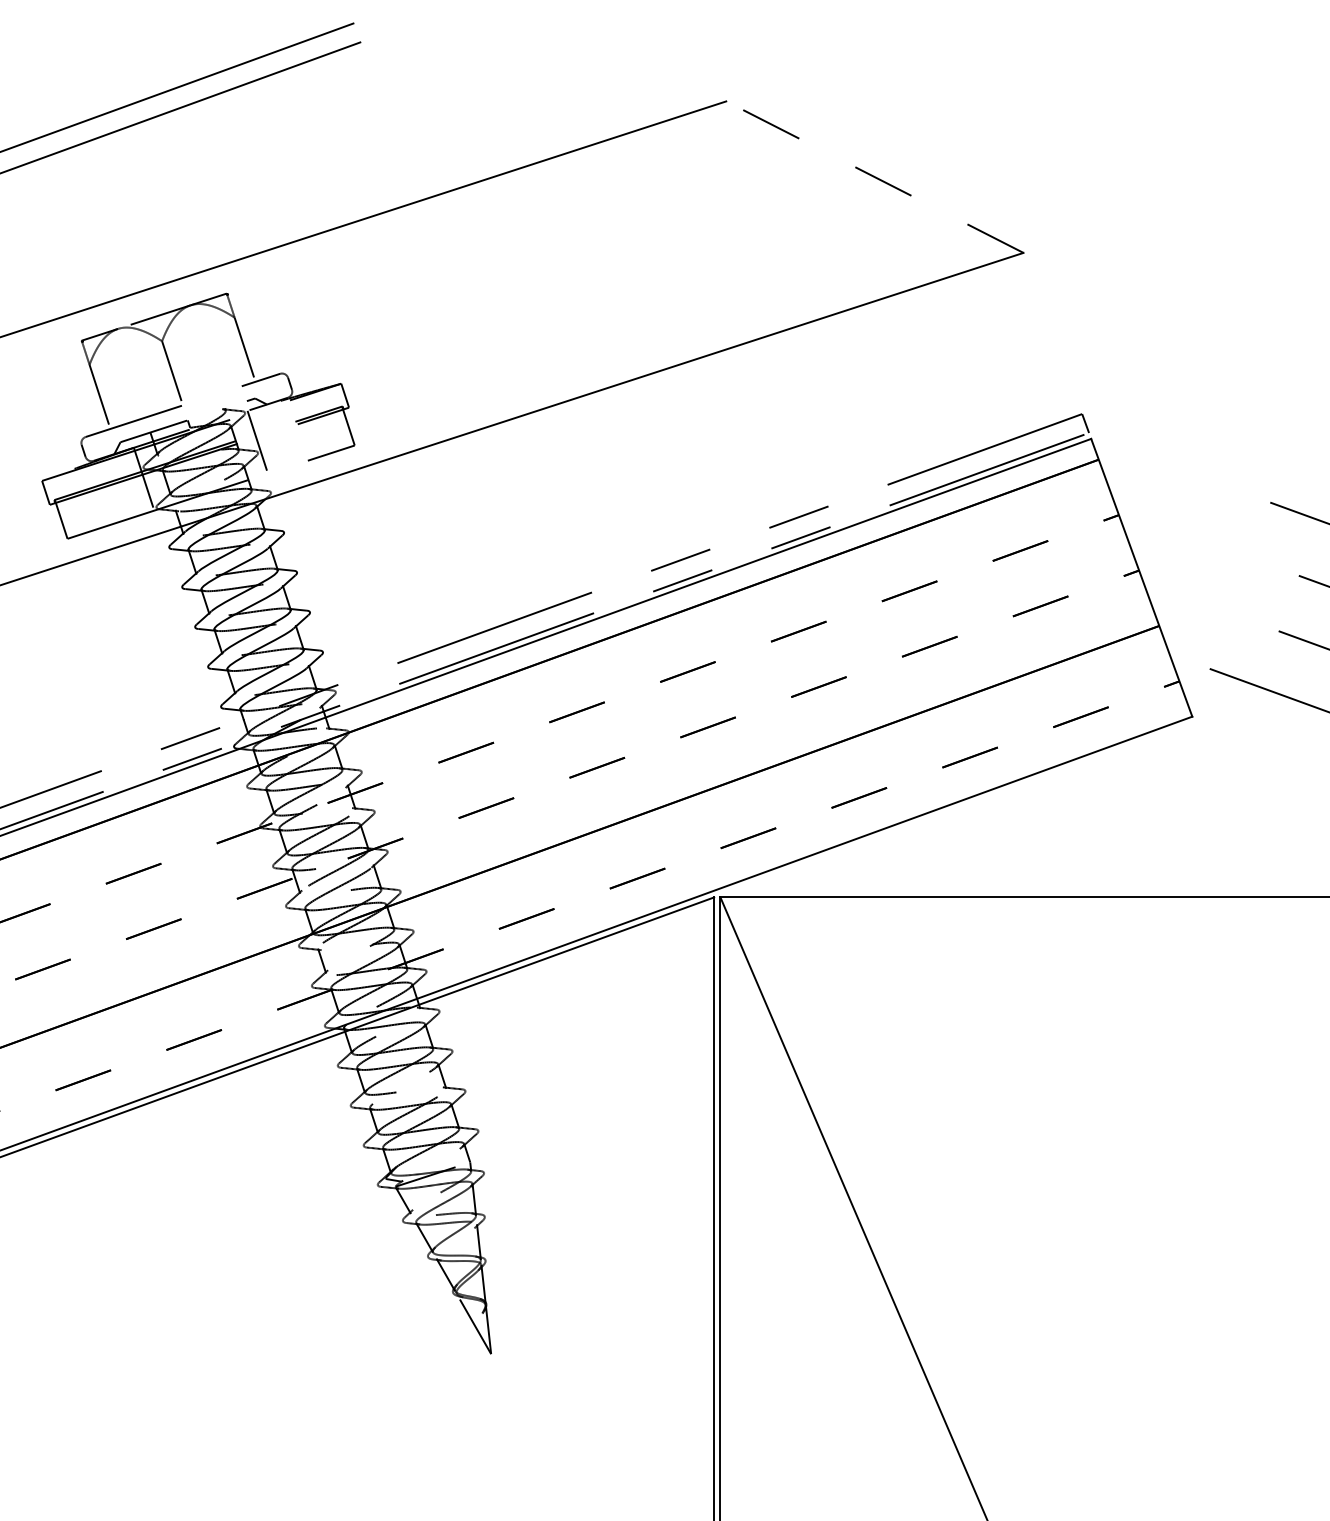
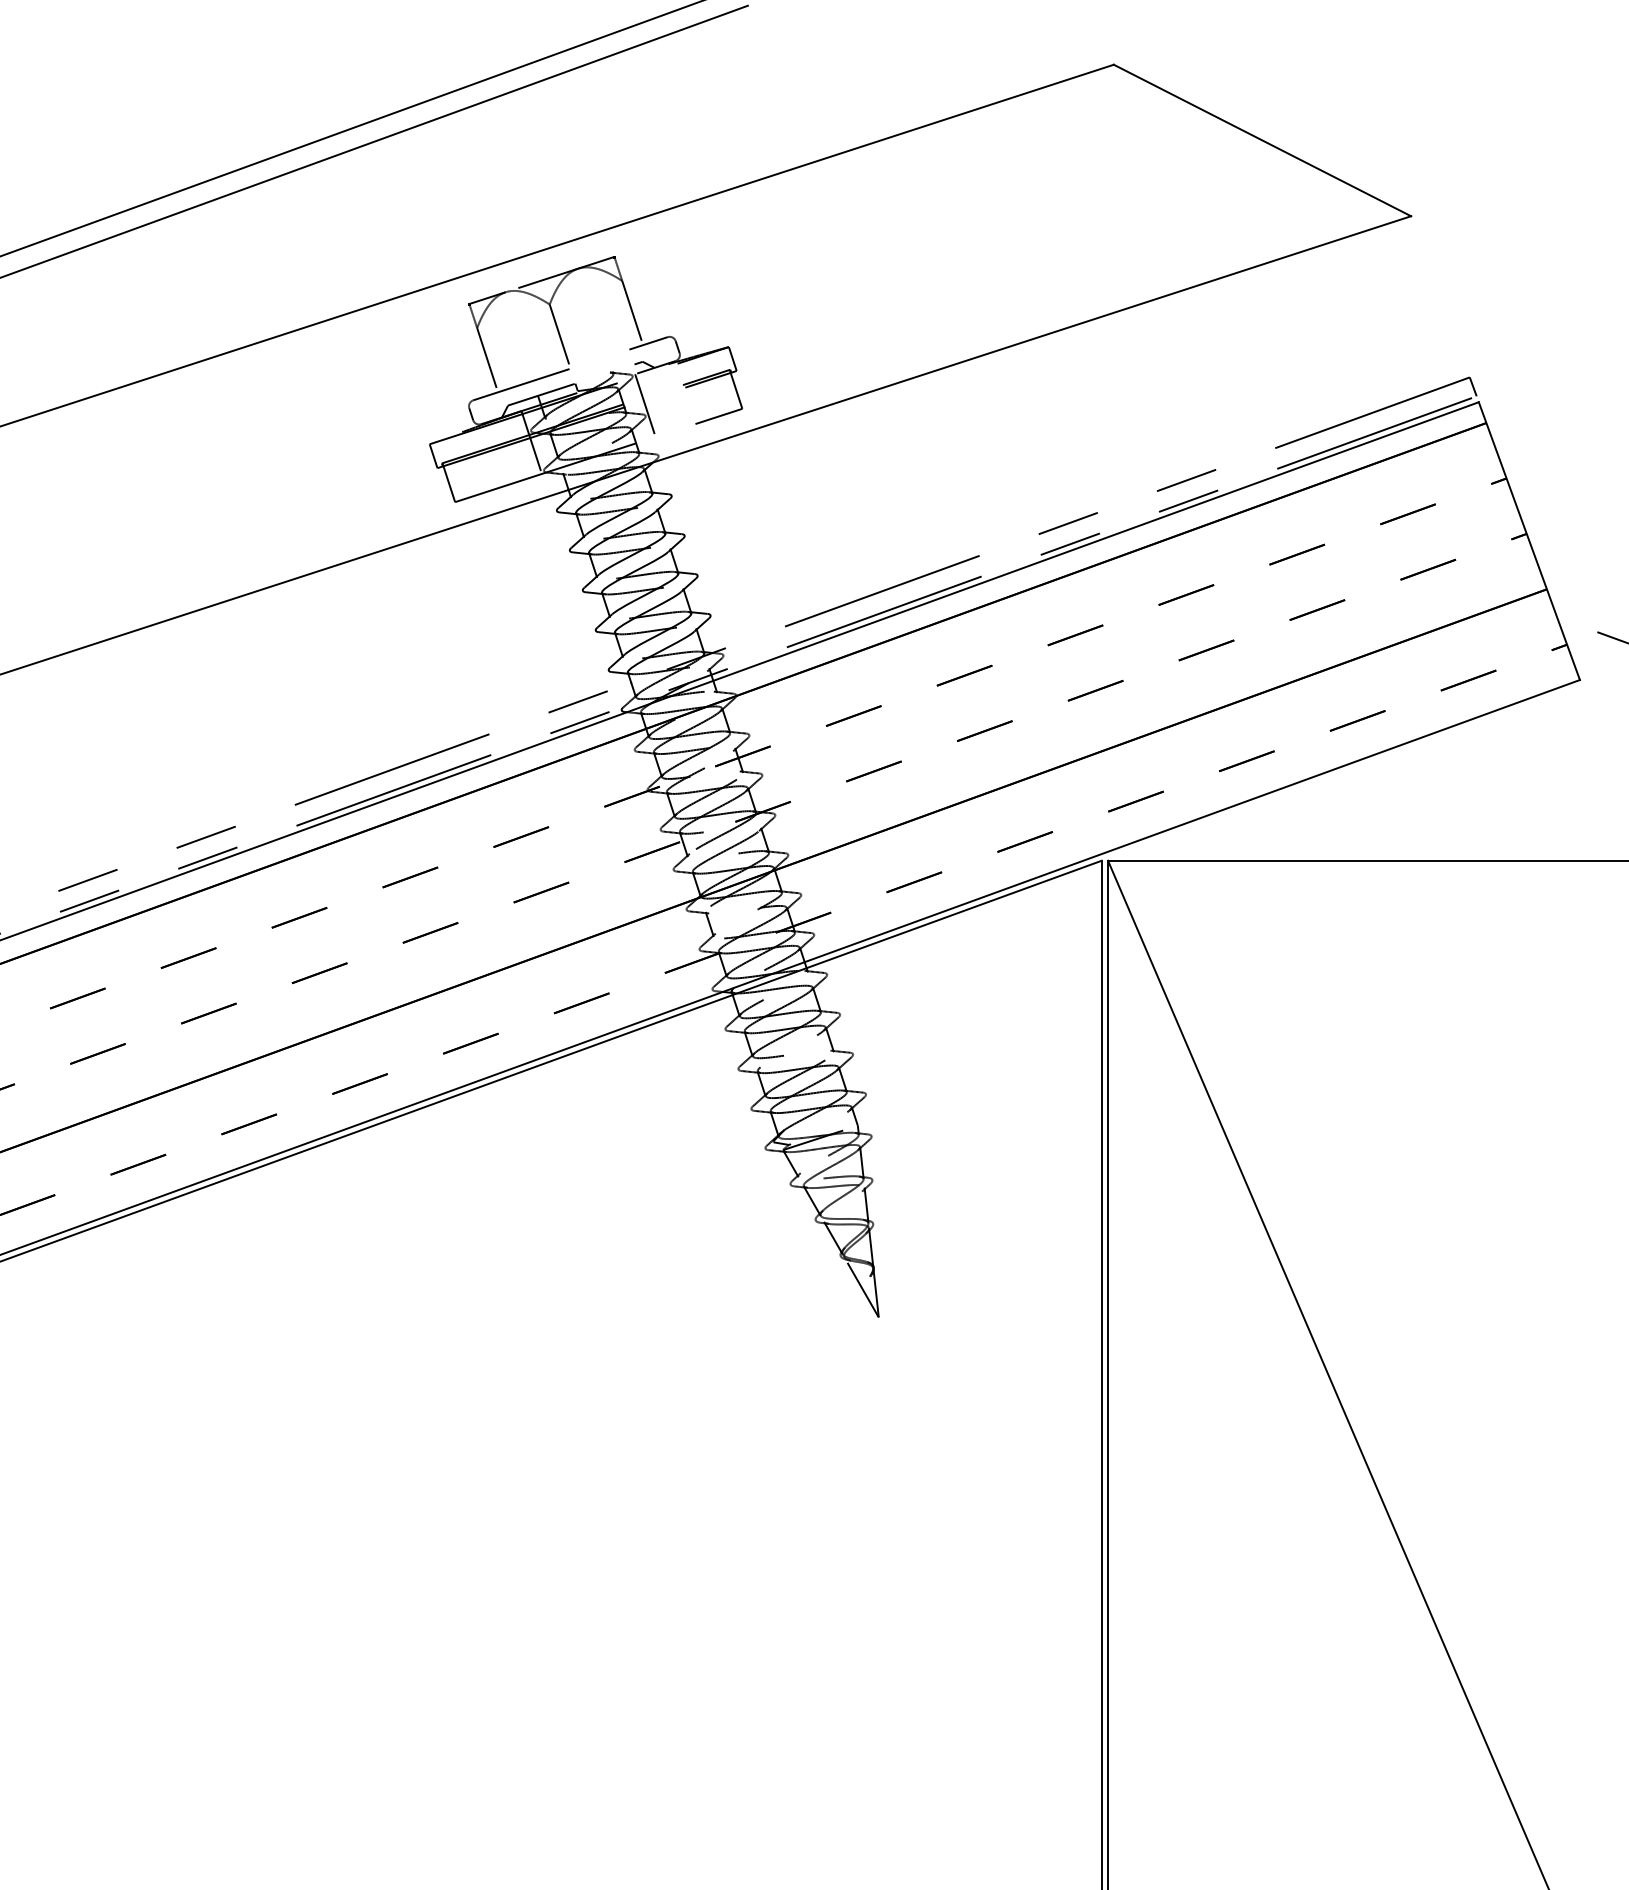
line: (874, 177) -> (1262, 140), dashed -> solid

